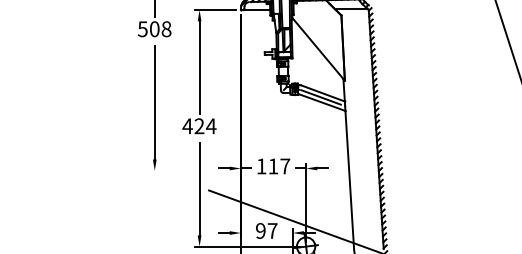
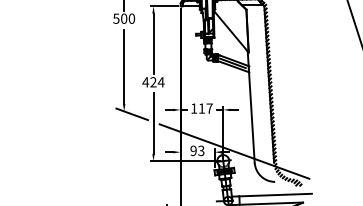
text: (165, 28) -> (131, 18), 508 -> 500
line: (167, 175) -> (132, 114), added
text: (272, 230) -> (201, 150), 97 -> 93

